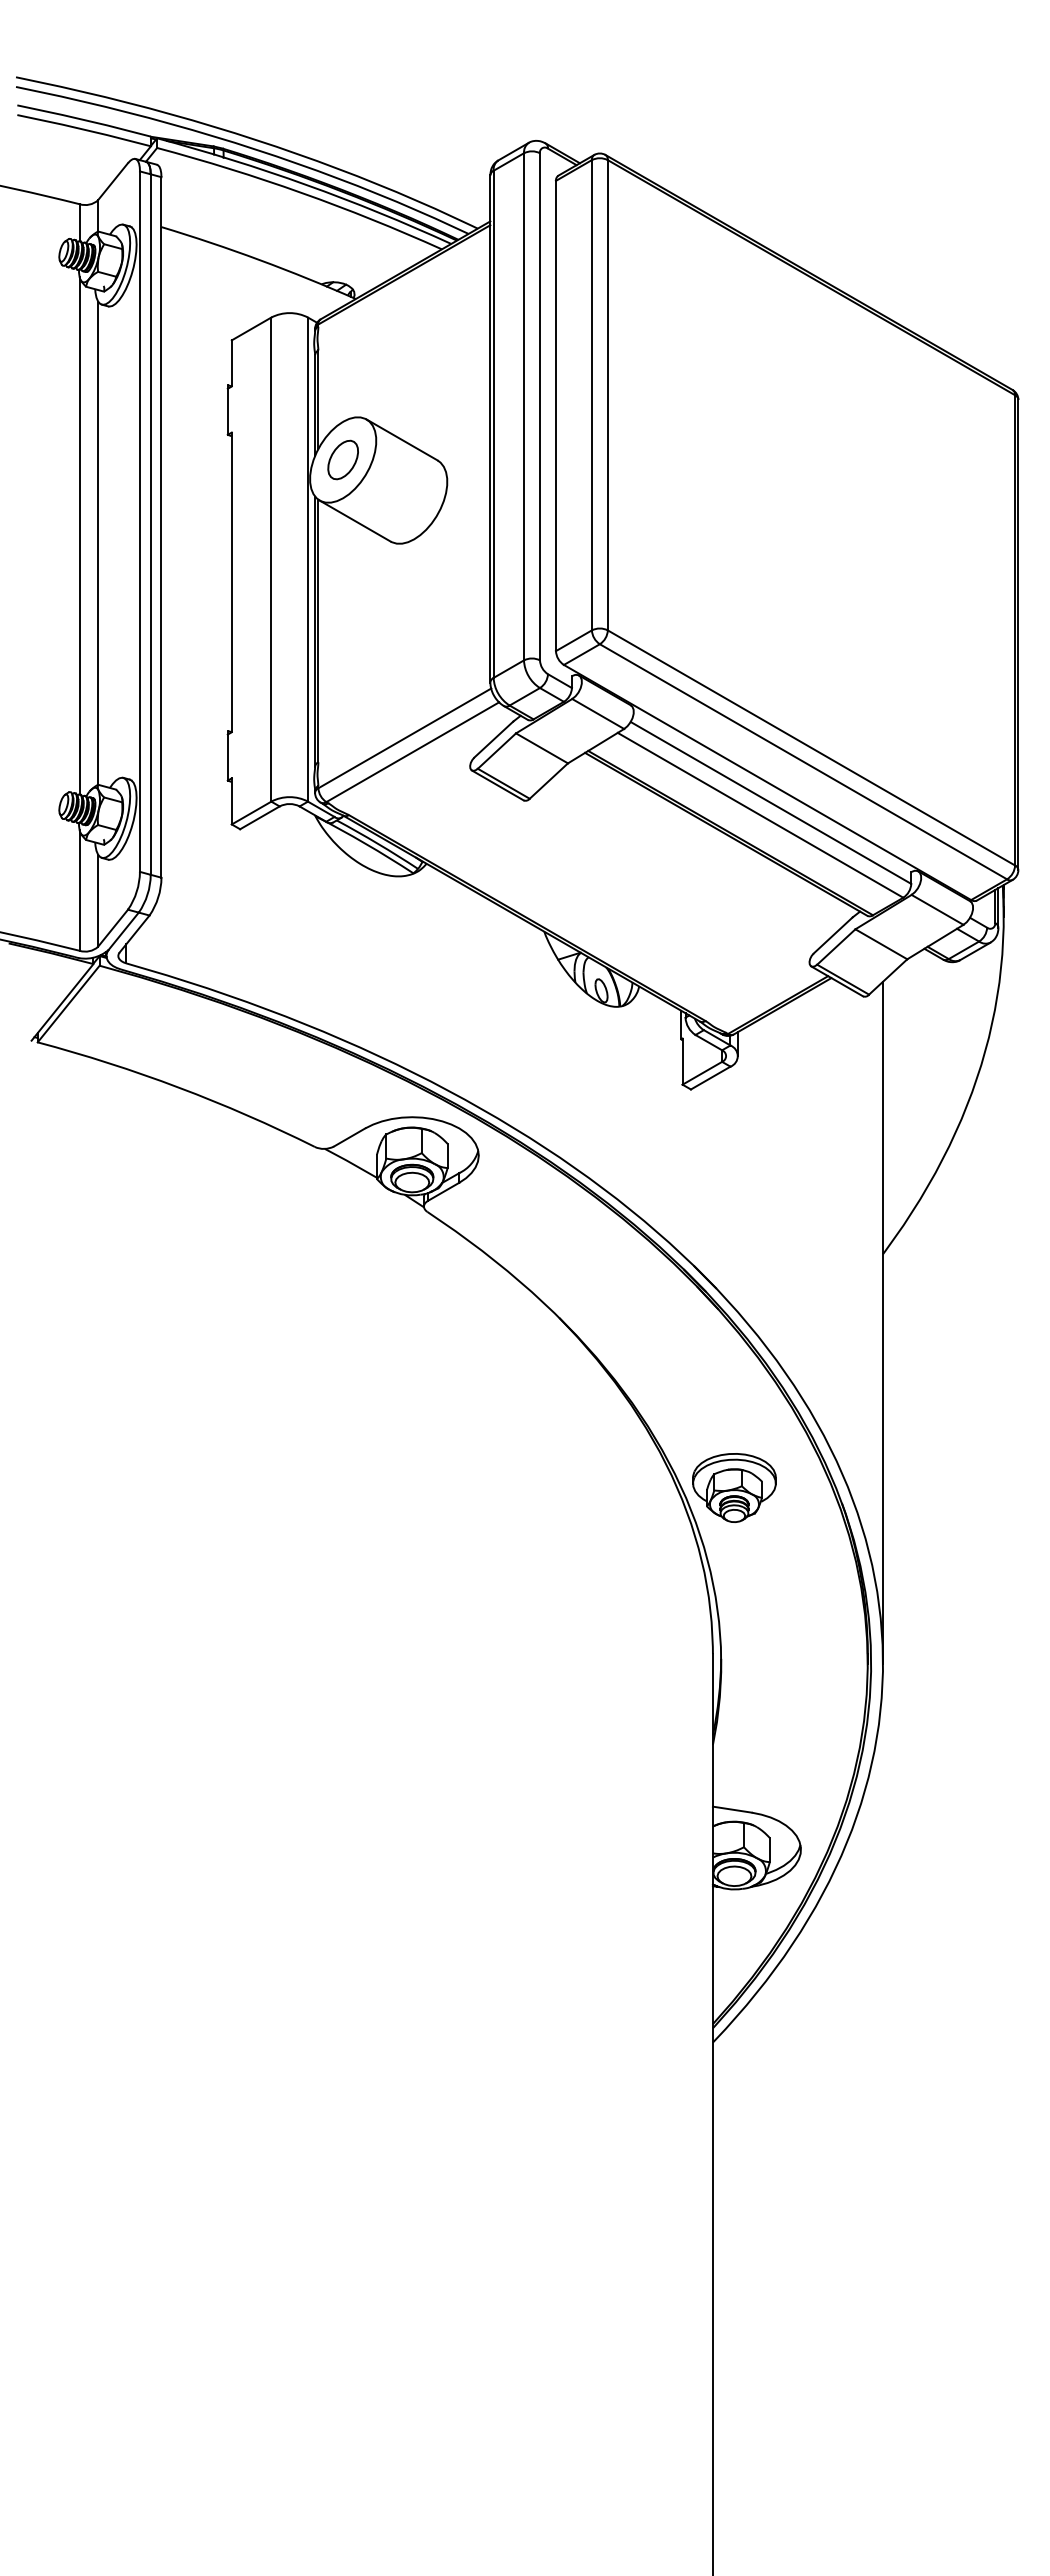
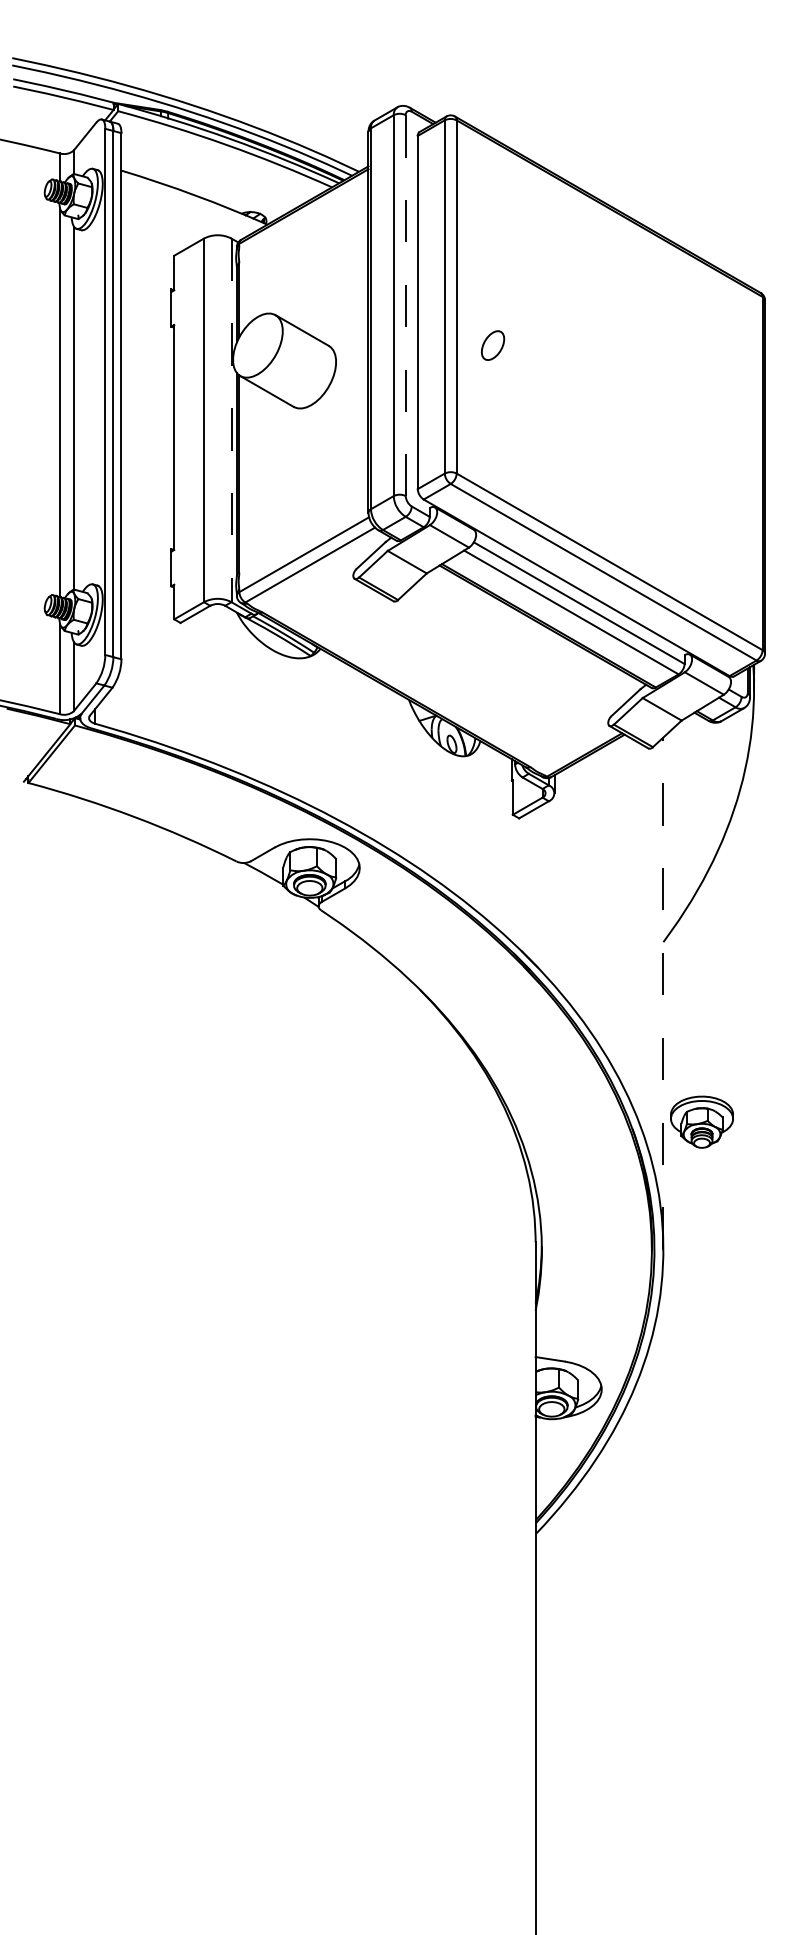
line: (539, 406) -> (405, 305), solid -> dashed
part: (342, 459) -> (492, 345), moved
line: (307, 560) -> (231, 421), solid -> dashed
line: (883, 1322) -> (663, 993), solid -> dashed
part: (734, 1487) -> (702, 1121), moved

